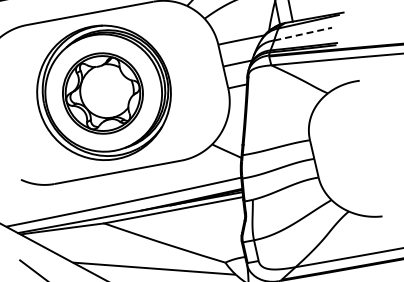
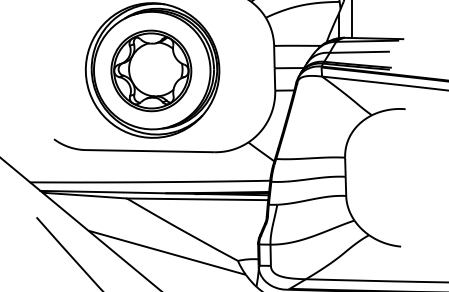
line: (303, 34) -> (359, 52), dashed -> solid

